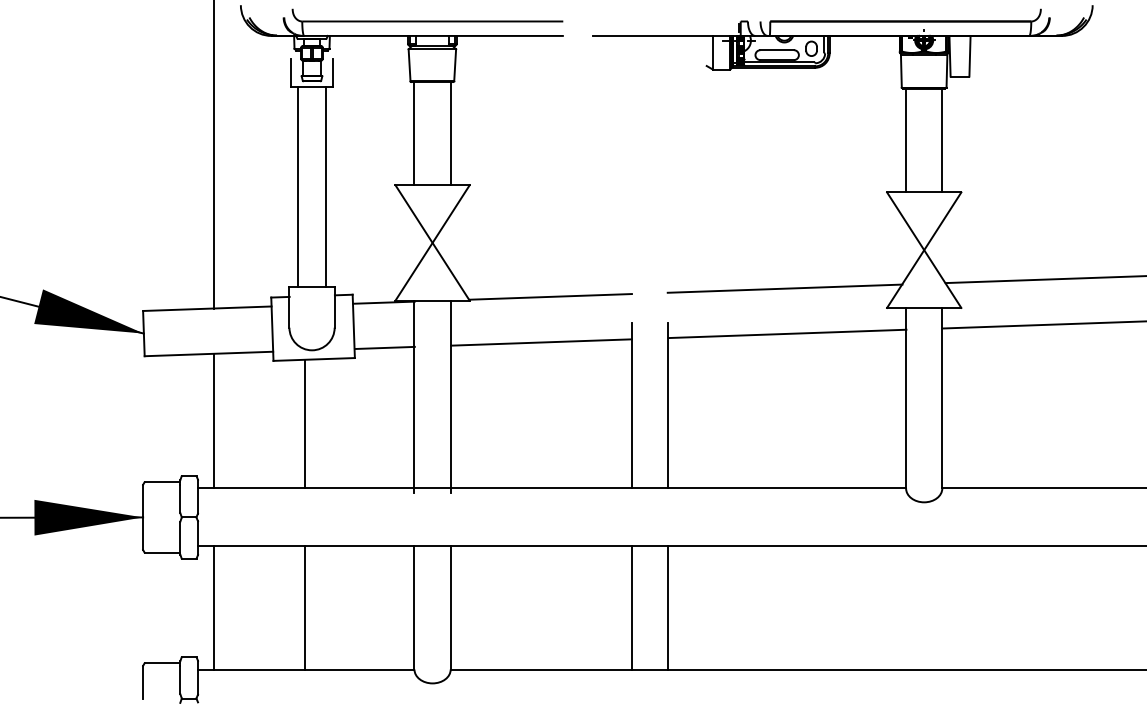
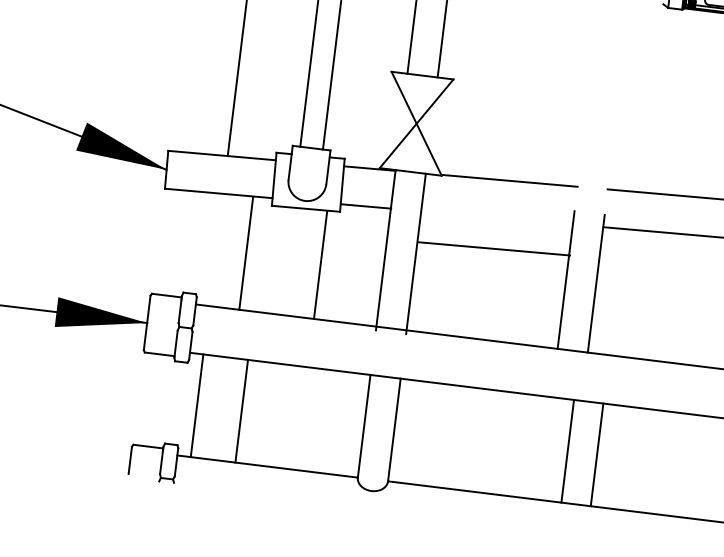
line: (541, 342) -> (494, 248), moved
line: (214, 420) -> (246, 253), moved
line: (304, 423) -> (320, 264), moved
line: (304, 607) -> (241, 410), moved
line: (631, 607) -> (567, 450), moved
line: (667, 607) -> (596, 454), moved

